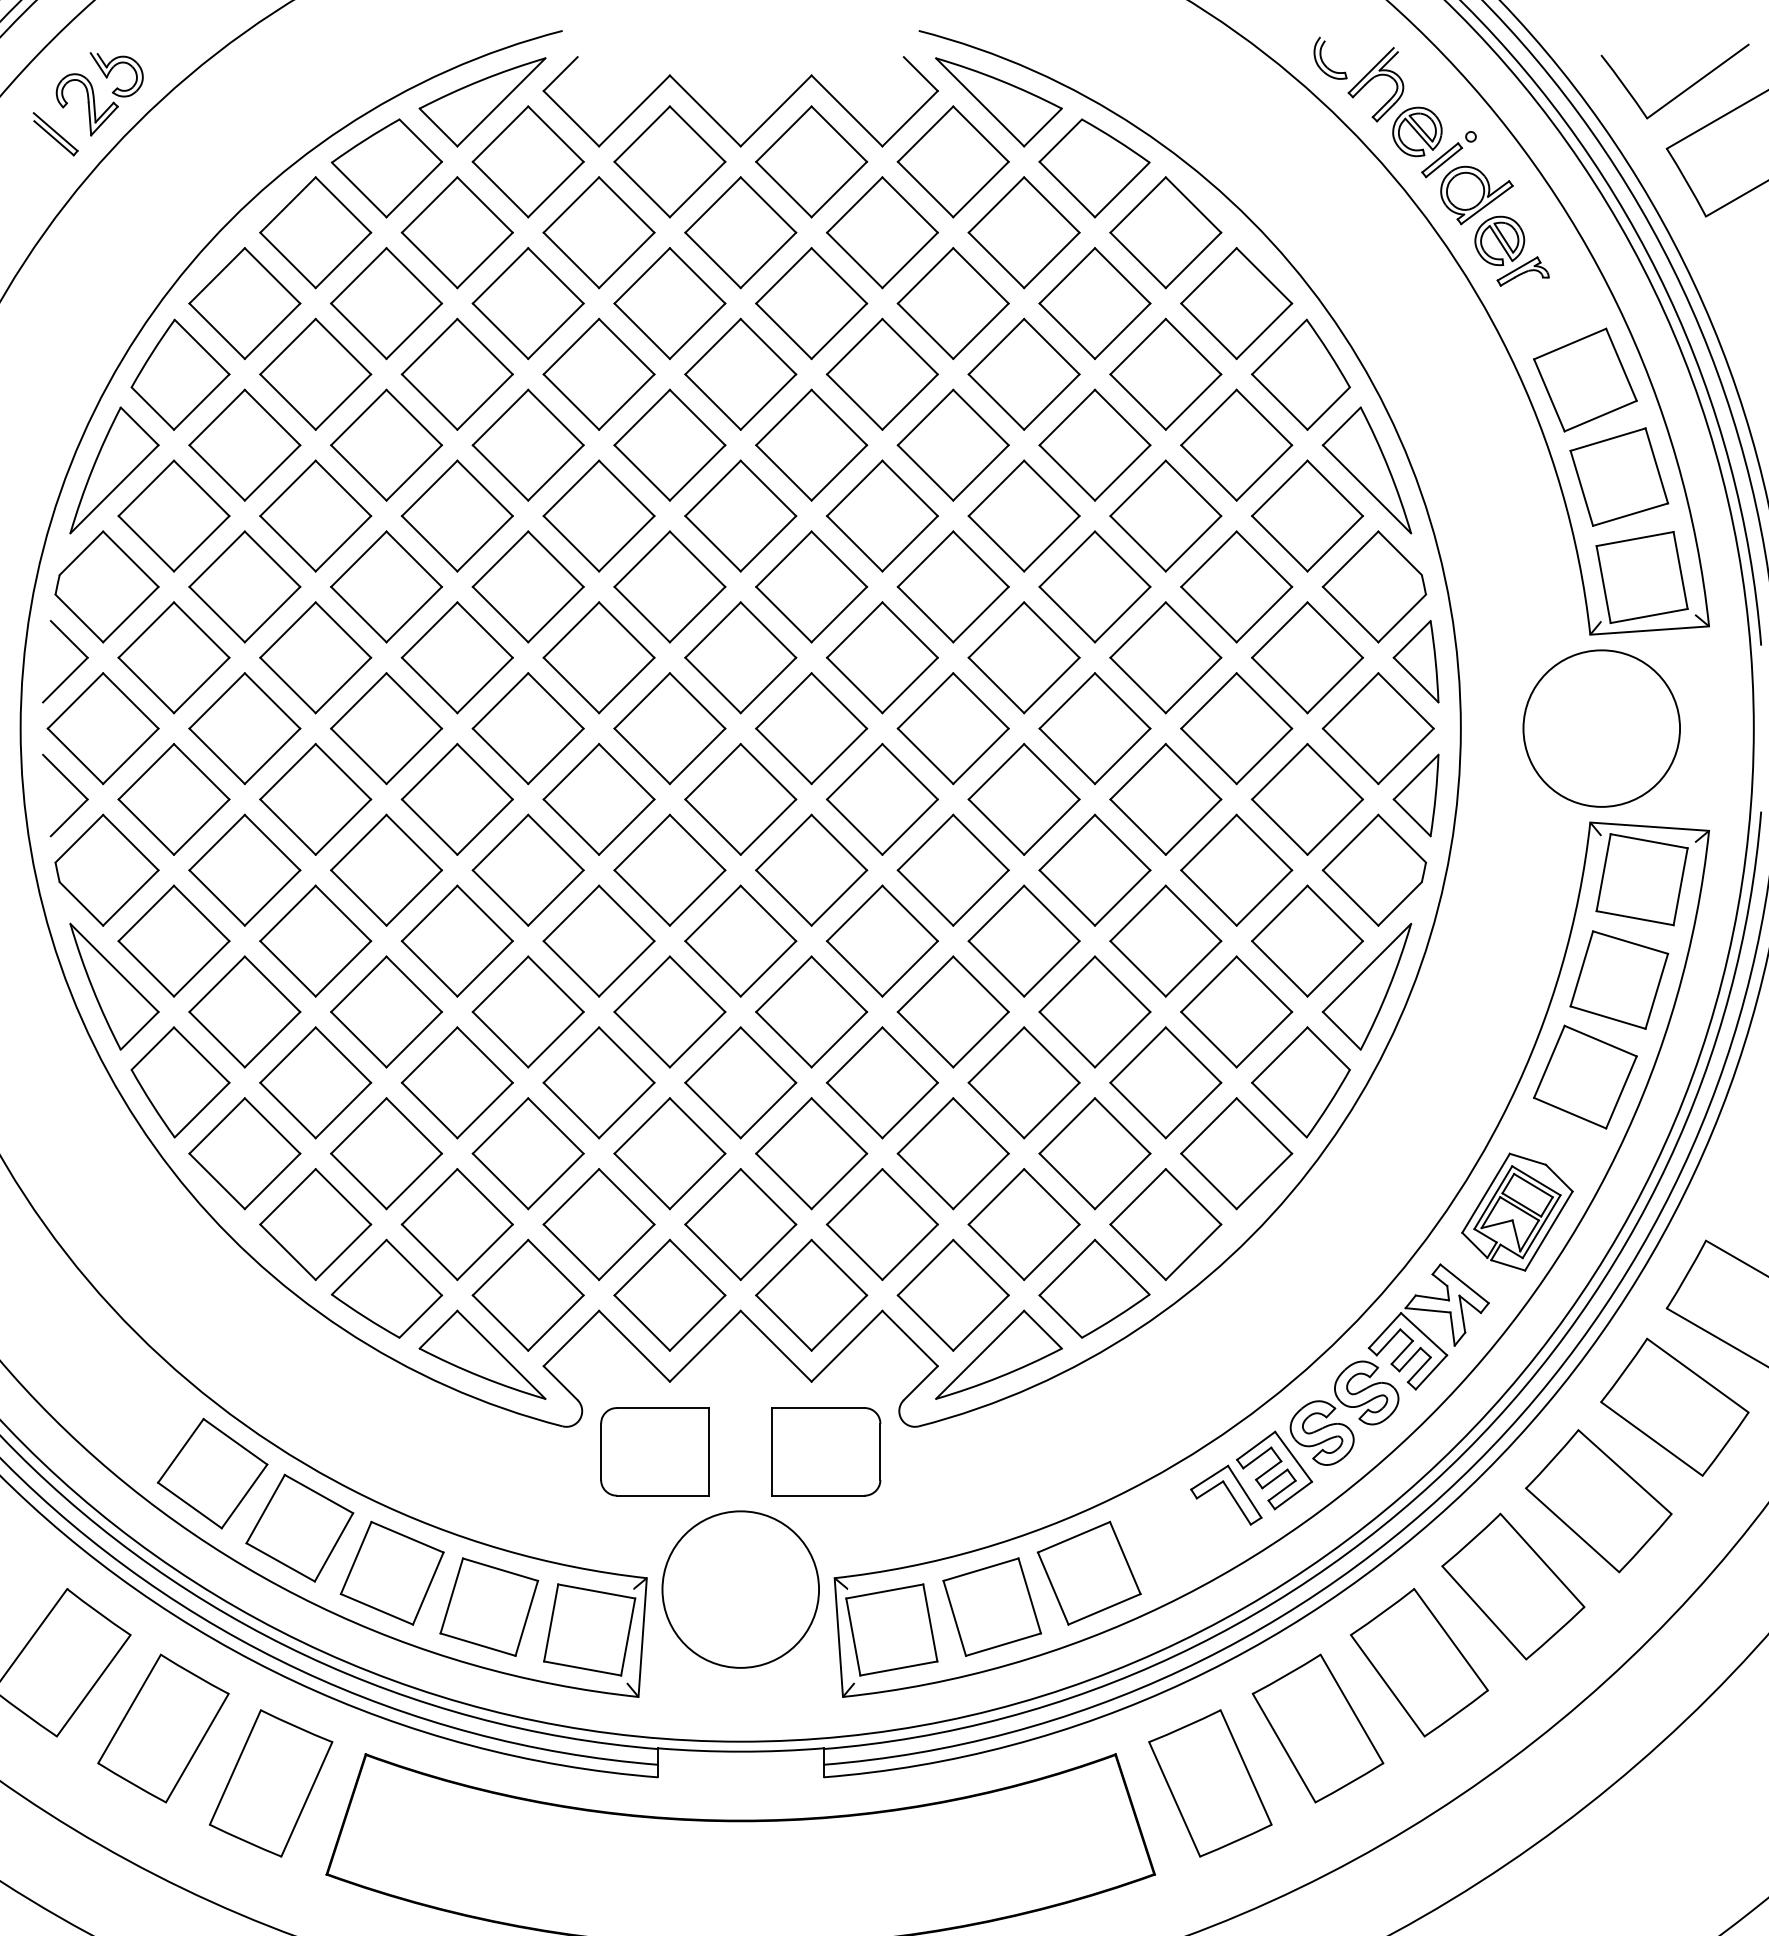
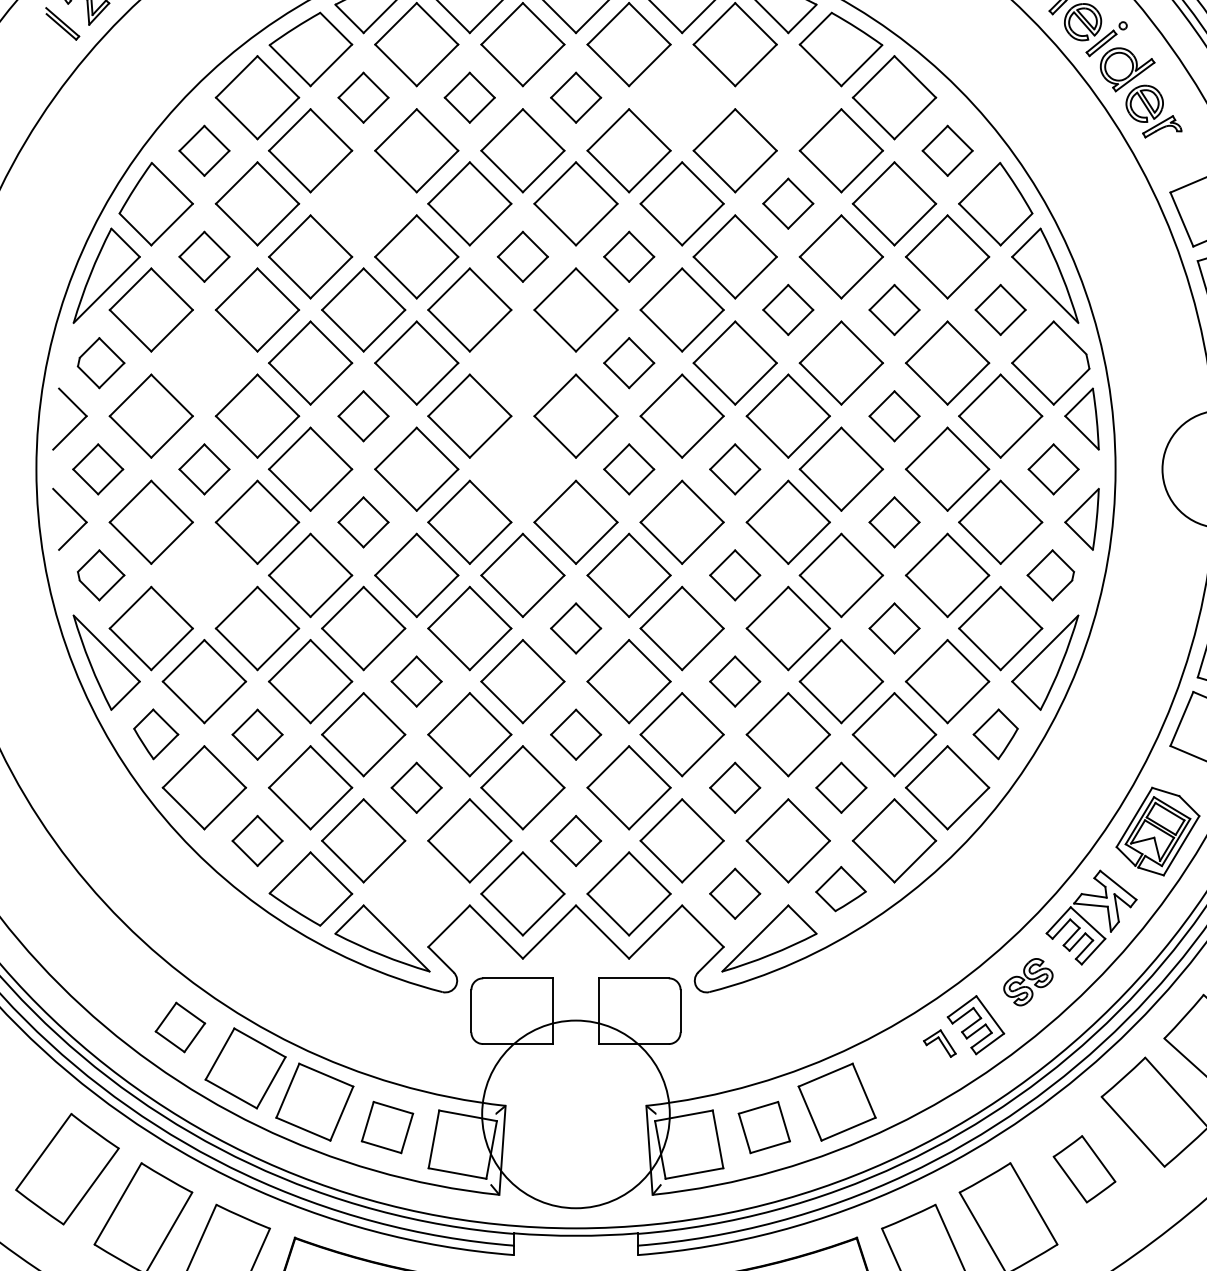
part: (456, 232) -> (363, 97), size x0.6
part: (598, 232) -> (469, 97), size x0.6
part: (740, 232) -> (575, 97), size x0.6
part: (882, 232) -> (682, 97), removed
part: (1023, 232) -> (787, 97), removed
part: (244, 303) -> (204, 150), size x0.6
part: (1236, 303) -> (947, 150), size x0.6
part: (456, 373) -> (363, 203), removed
part: (1023, 373) -> (787, 203), size x0.6
part: (244, 444) -> (204, 256), size x0.6
part: (669, 444) -> (522, 256), size x0.6
part: (811, 444) -> (629, 256), size x0.6
part: (1023, 515) -> (787, 309), size x0.6
part: (1165, 515) -> (894, 309), size x0.6
part: (1307, 515) -> (1000, 309), size x0.6
part: (106, 586) -> (100, 362), size x0.6
part: (244, 586) -> (204, 362), removed
part: (669, 586) -> (522, 362), removed
part: (811, 586) -> (629, 362), size x0.6
part: (456, 657) -> (363, 415), size x0.6
part: (1165, 657) -> (894, 415), size x0.6
part: (102, 728) -> (97, 469), size x0.6
part: (244, 728) -> (204, 469), size x0.6
part: (669, 728) -> (522, 469), removed
part: (811, 728) -> (629, 469), size x0.6
part: (952, 728) -> (734, 469), size x0.6
part: (1377, 728) -> (1053, 469), size x0.6
part: (456, 799) -> (363, 522), size x0.6
part: (1165, 799) -> (894, 522), size x0.6
part: (106, 869) -> (100, 574), size x0.6
part: (244, 869) -> (204, 574), removed
part: (952, 869) -> (734, 574), size x0.6
part: (1374, 869) -> (1050, 574), size x0.6
part: (740, 940) -> (575, 628), size x0.6
part: (1165, 940) -> (894, 628), size x0.6
part: (527, 1011) -> (416, 681), size x0.6
part: (952, 1011) -> (734, 681), size x0.6
part: (180, 1082) -> (156, 734), size x0.6
part: (315, 1082) -> (257, 734), size x0.6
part: (740, 1082) -> (575, 734), size x0.6
part: (1300, 1082) -> (995, 734), size x0.6
part: (527, 1153) -> (416, 787), size x0.6
part: (952, 1153) -> (734, 787), size x0.6
part: (1094, 1153) -> (841, 787), size x0.6
part: (315, 1224) -> (257, 840), size x0.6
part: (740, 1224) -> (575, 840), size x0.6
part: (1094, 1288) -> (841, 888), size x0.6
part: (527, 1294) -> (416, 893), removed
part: (952, 1294) -> (734, 893), size x0.6
part: (1344, 1412) -> (1028, 981), size x0.6
part: (212, 1473) -> (180, 1027), size x0.6
part: (1226, 1494) -> (939, 1043), size x0.6
circle: (740, 1589) -> (575, 1114), size x1.6
part: (488, 1606) -> (386, 1127), size x0.7
part: (991, 1606) -> (763, 1127), size x0.7
part: (1419, 1662) -> (1084, 1169), size x0.6

